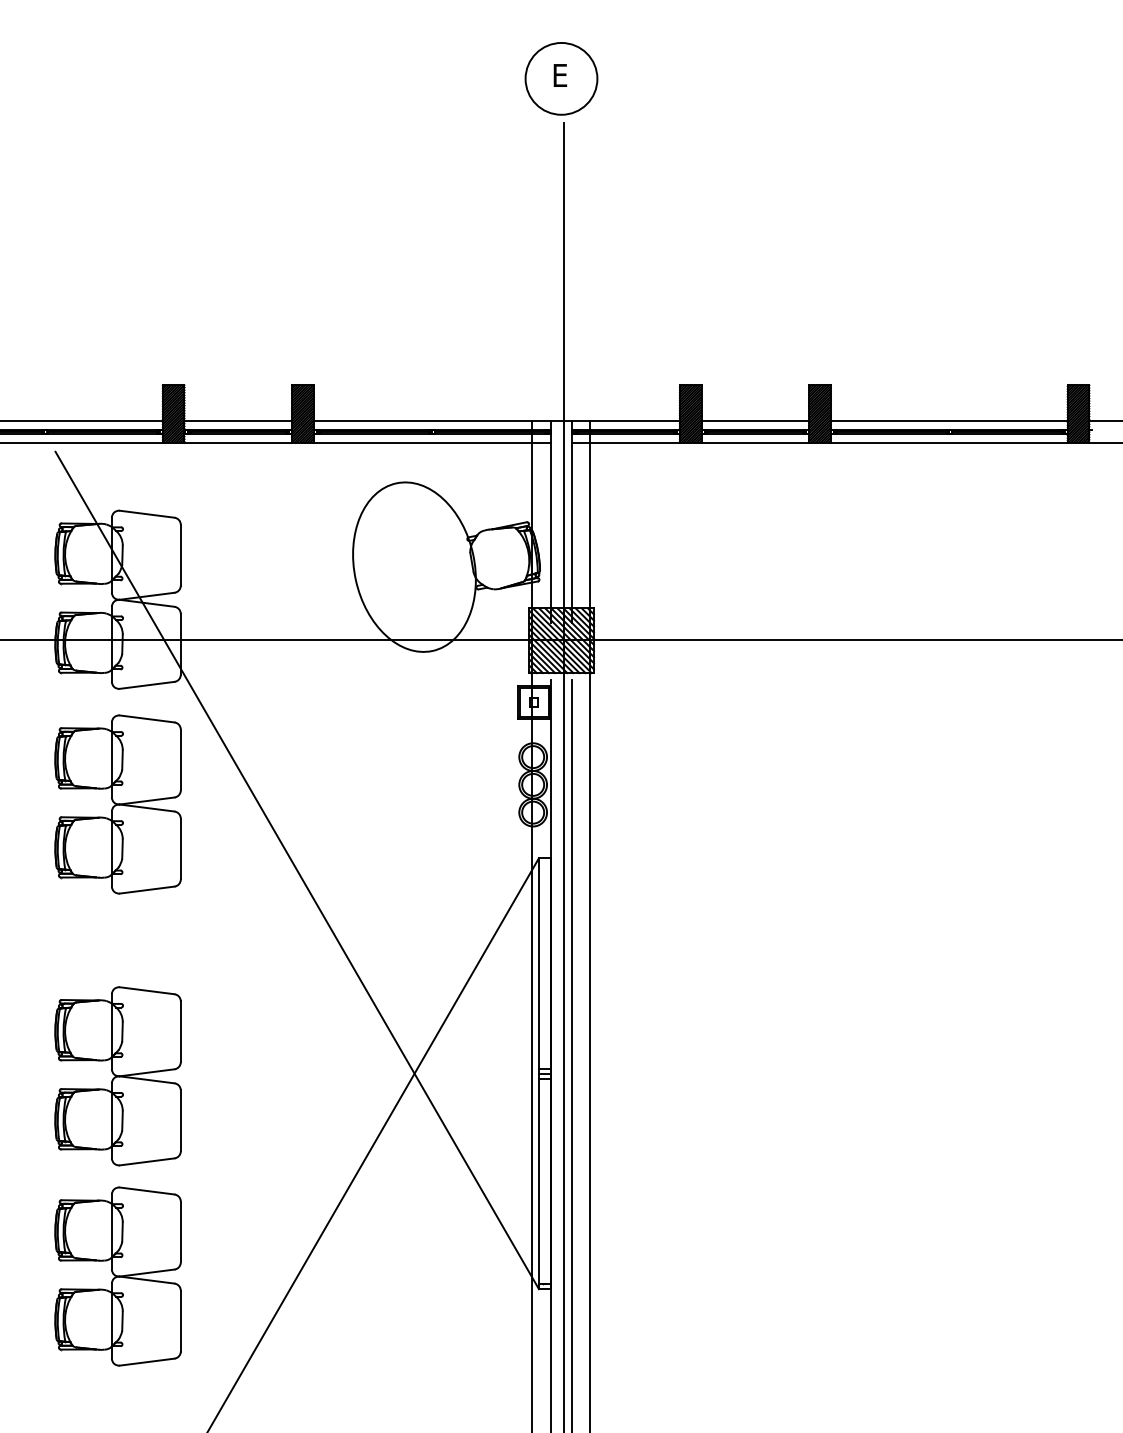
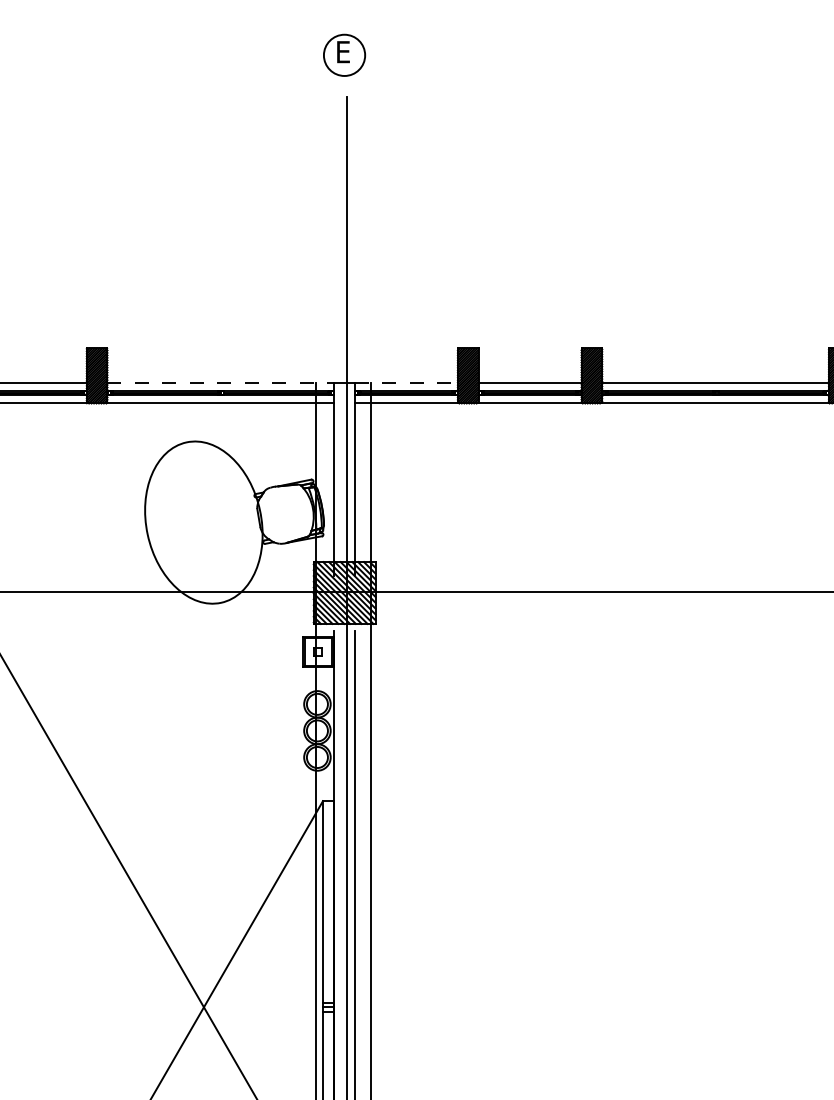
circle: (561, 78) -> (344, 54), size x0.6
line: (432, 421) -> (221, 383), solid -> dashed
line: (626, 421) -> (406, 383), solid -> dashed

